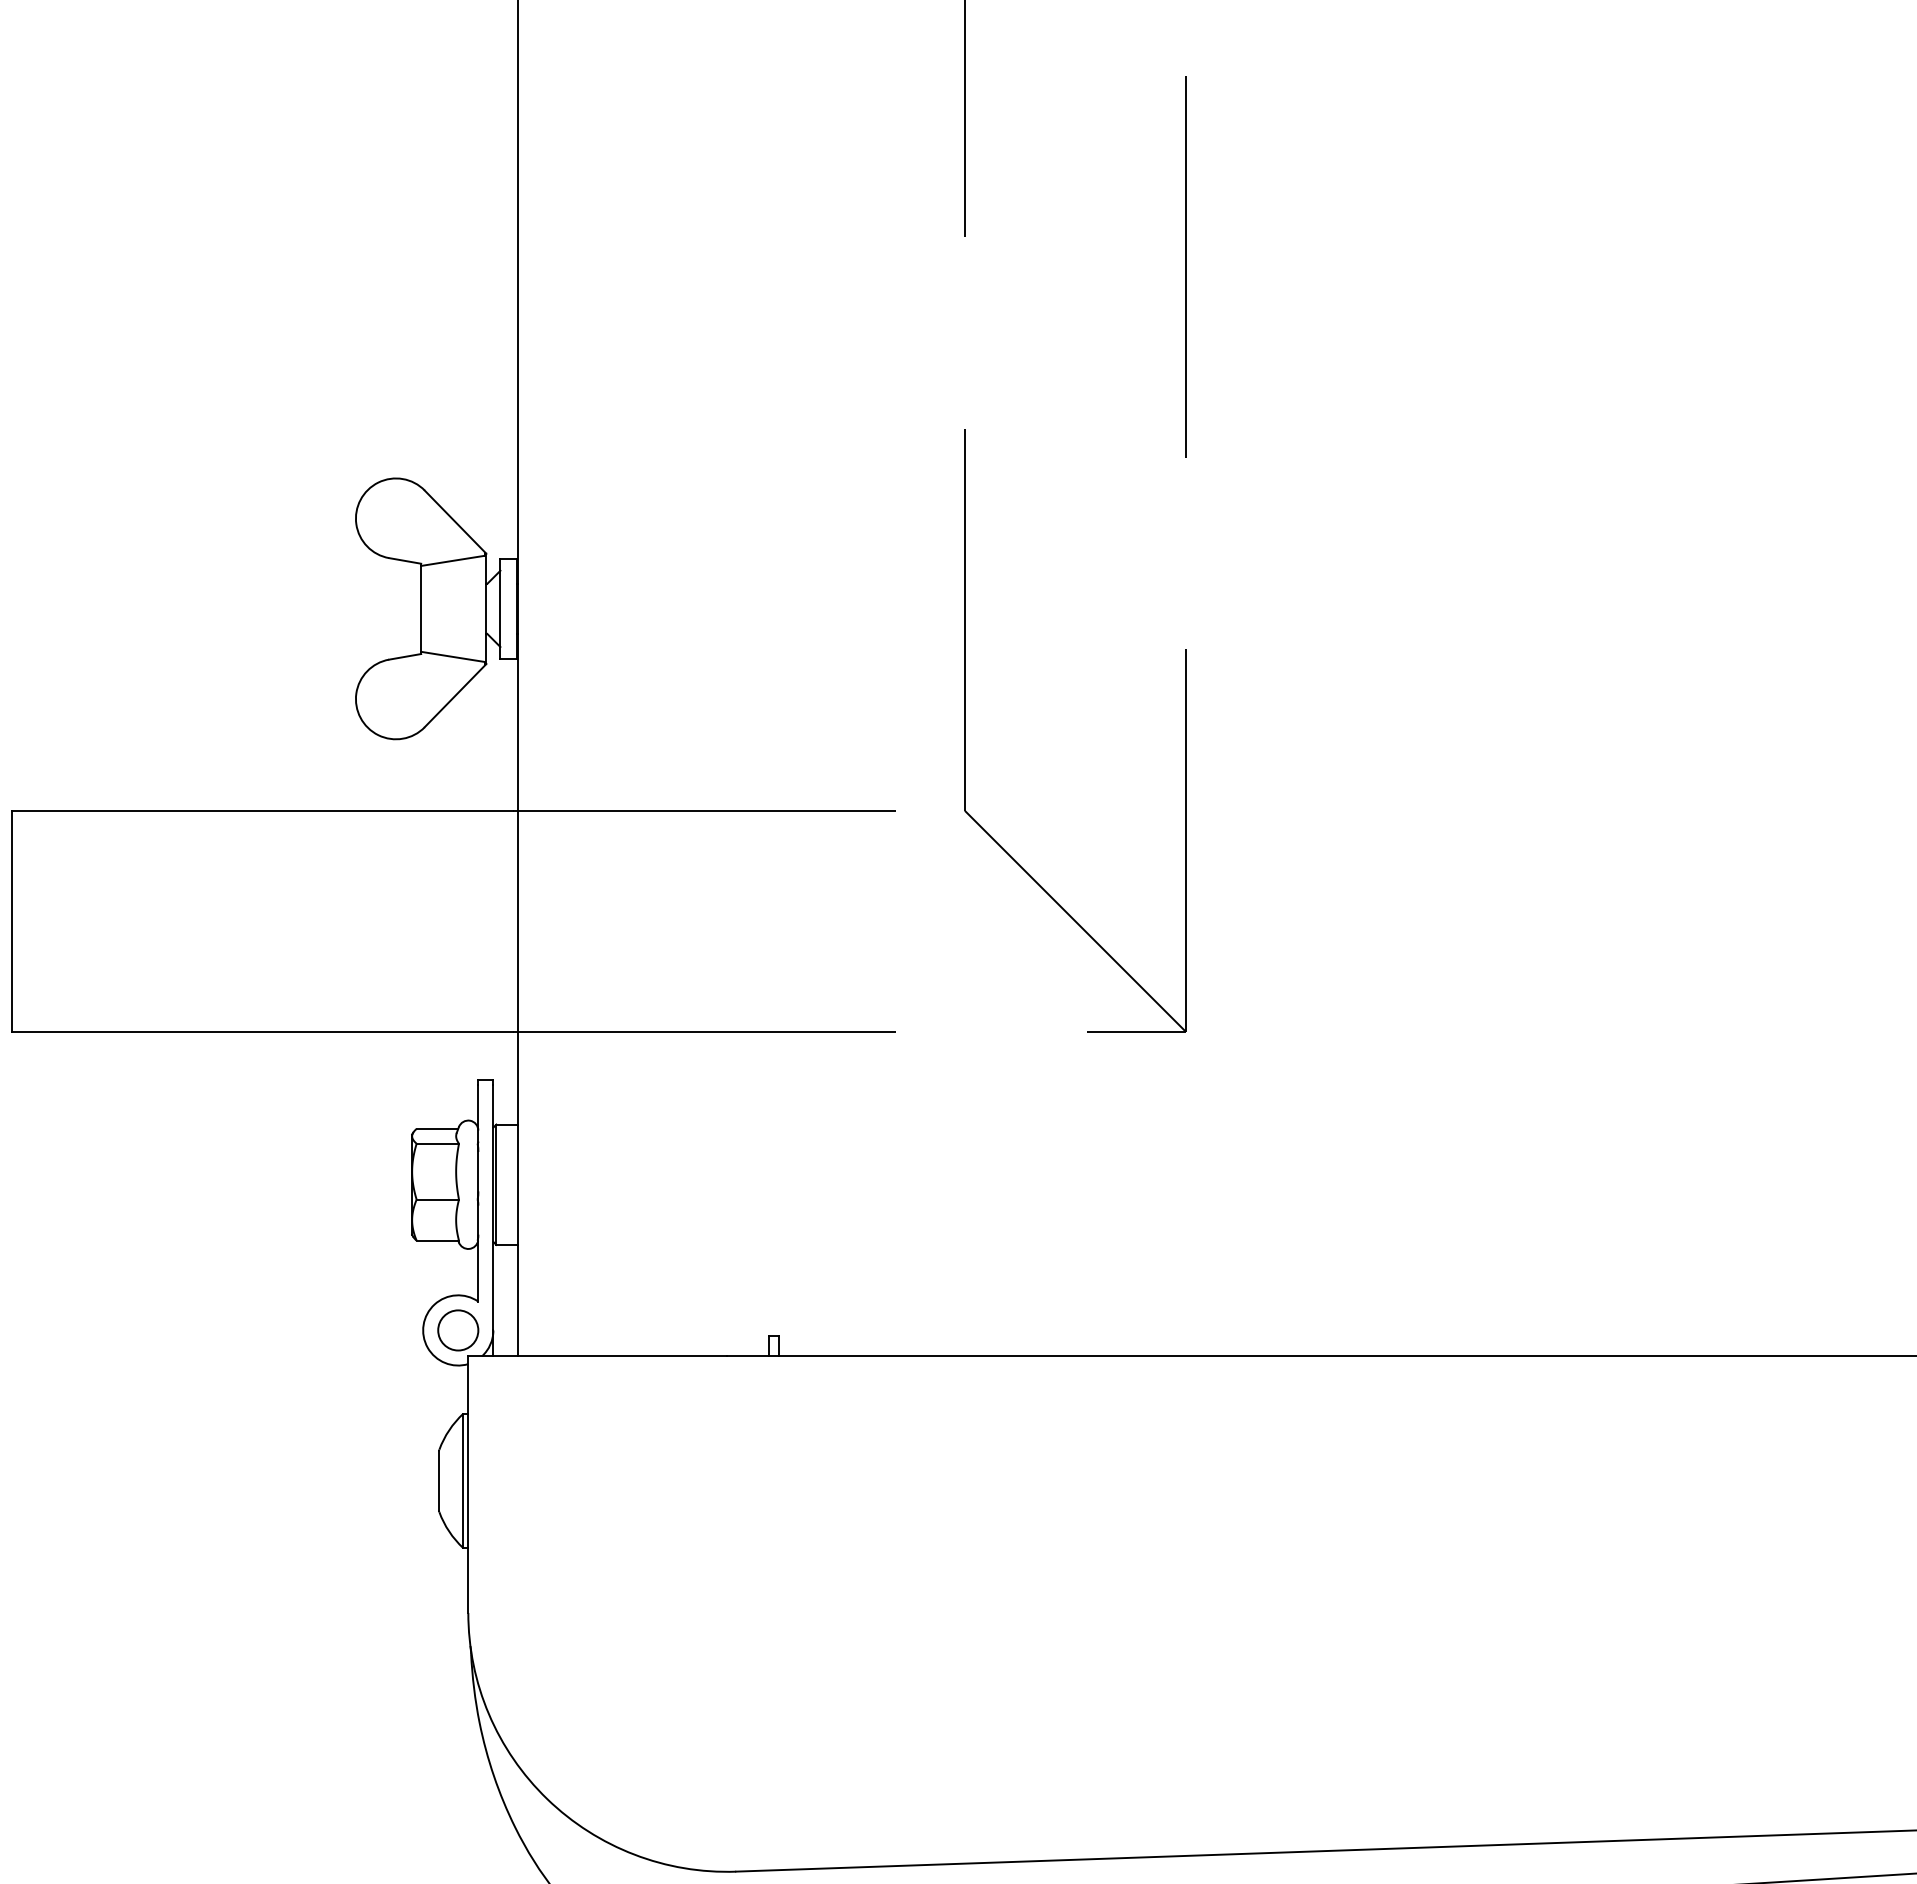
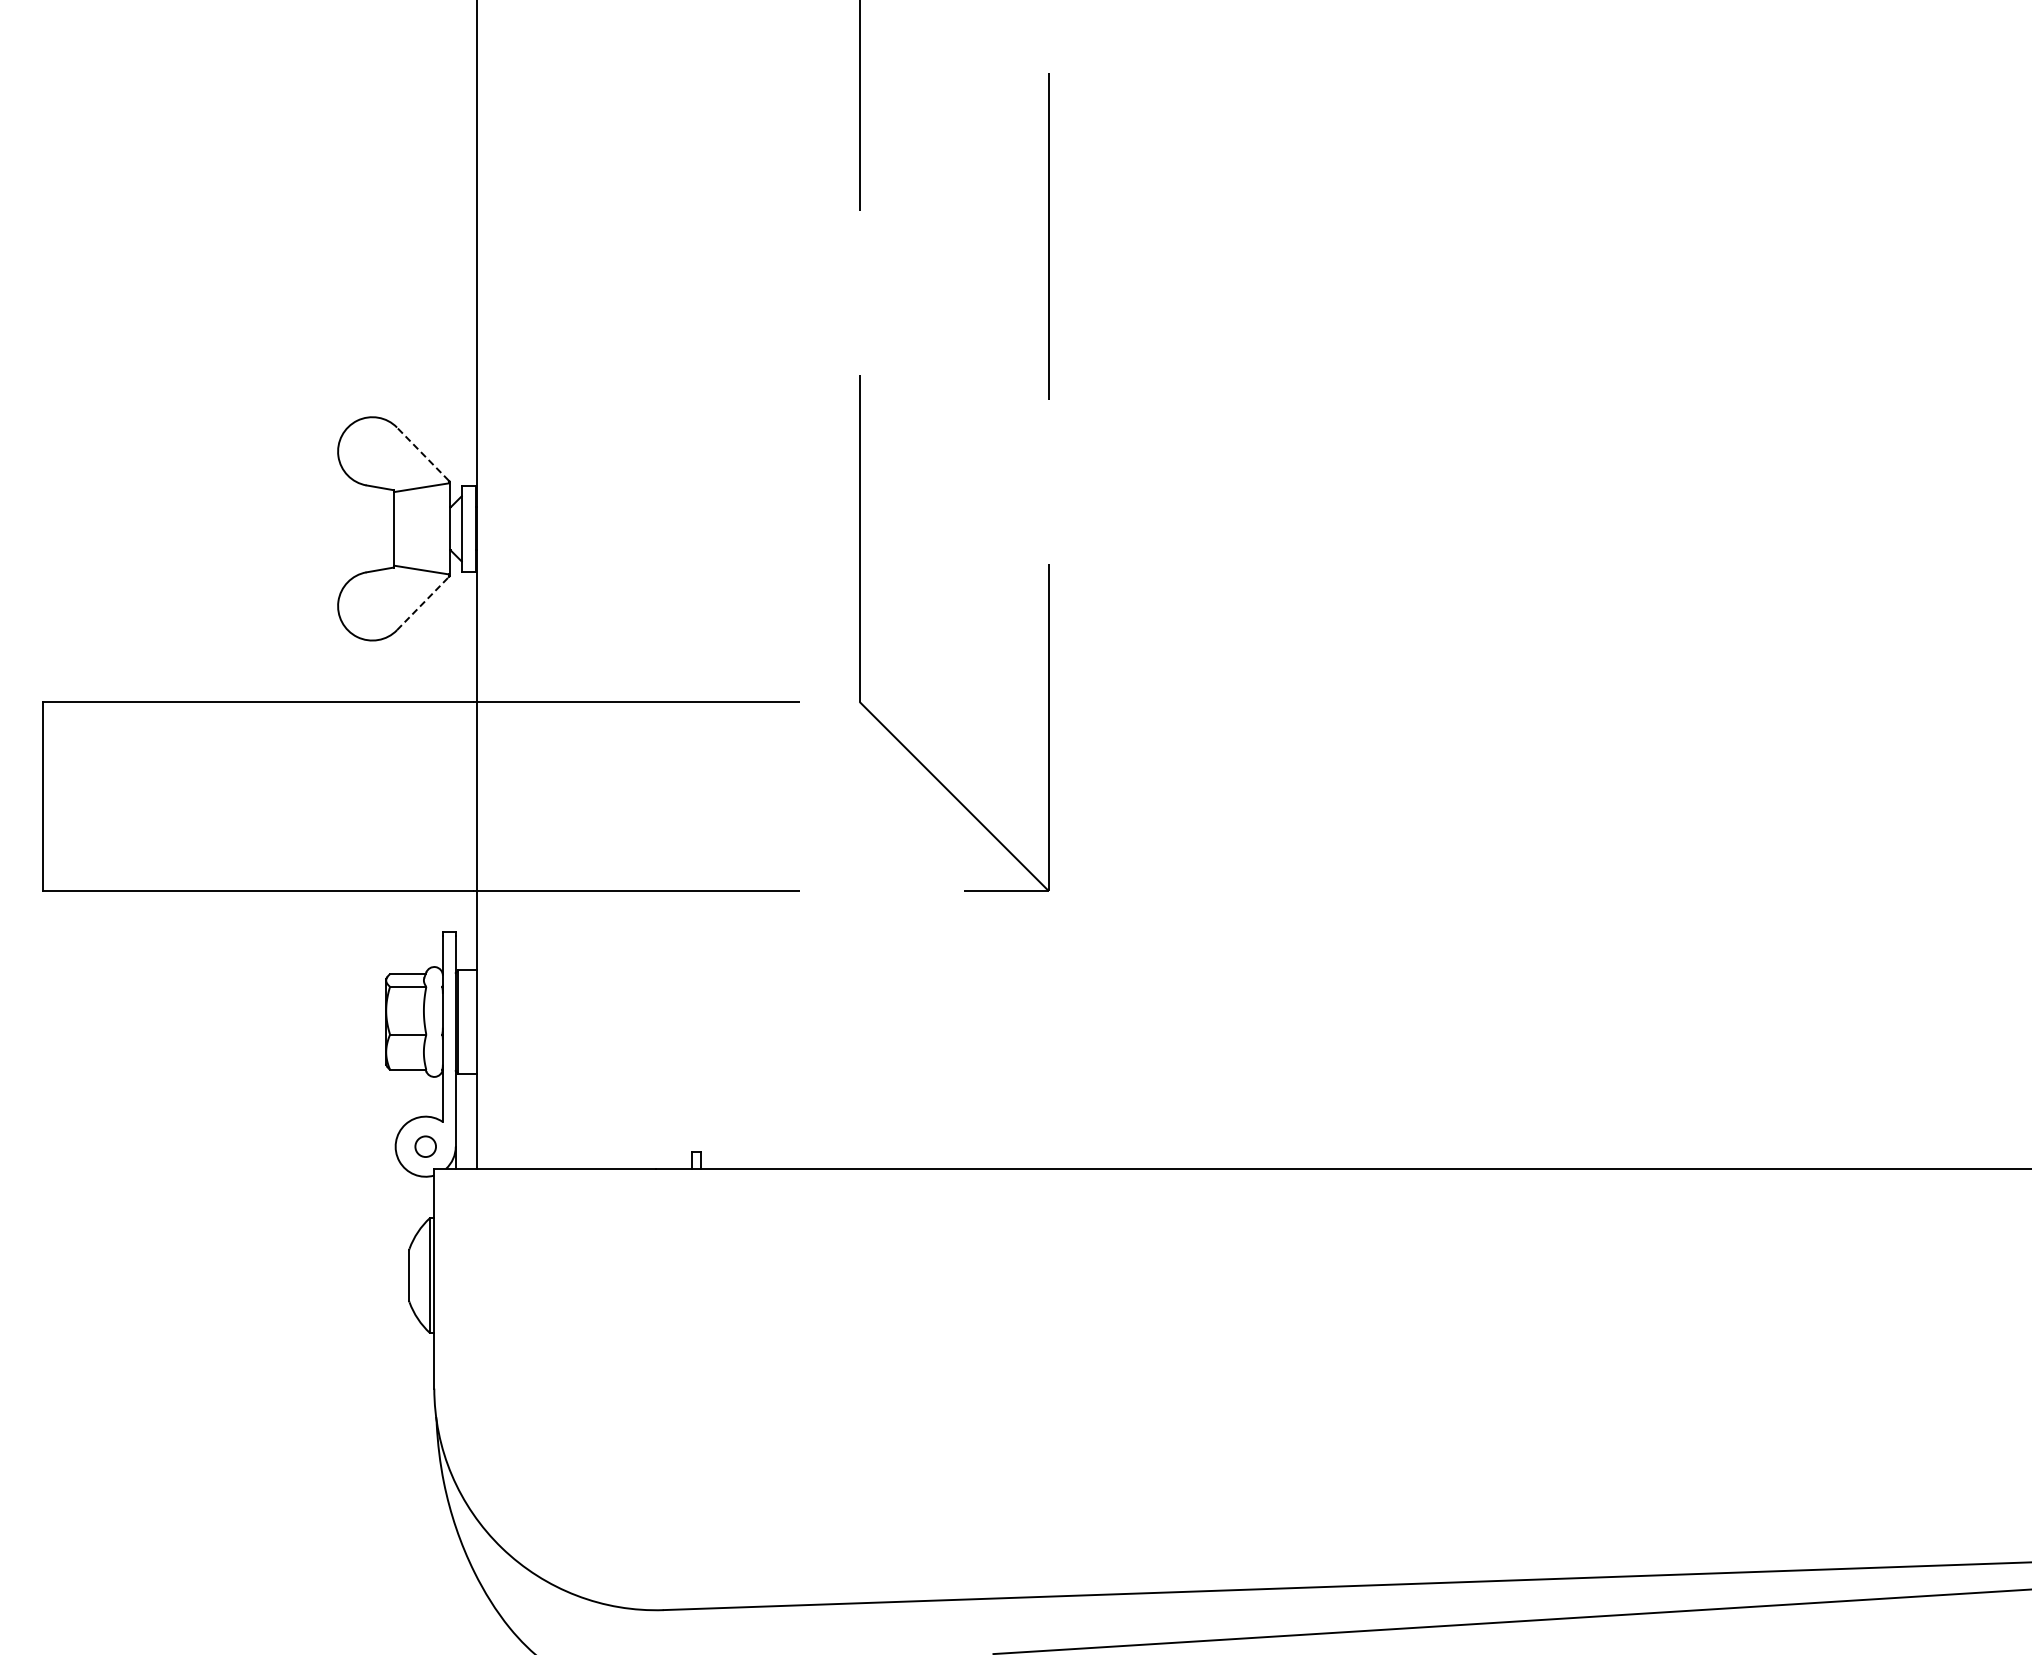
line: (454, 520) -> (422, 453), solid -> dashed
line: (455, 696) -> (423, 603), solid -> dashed
circle: (458, 1330) -> (425, 1146), size x0.6

